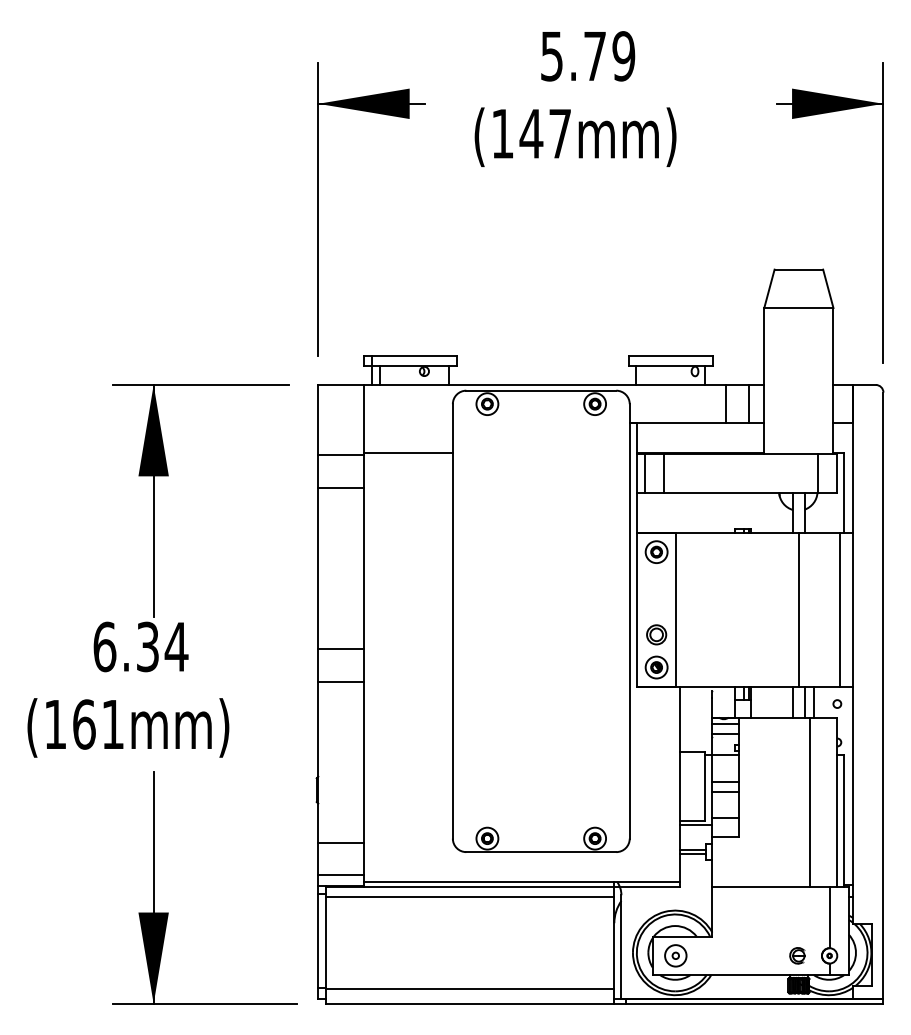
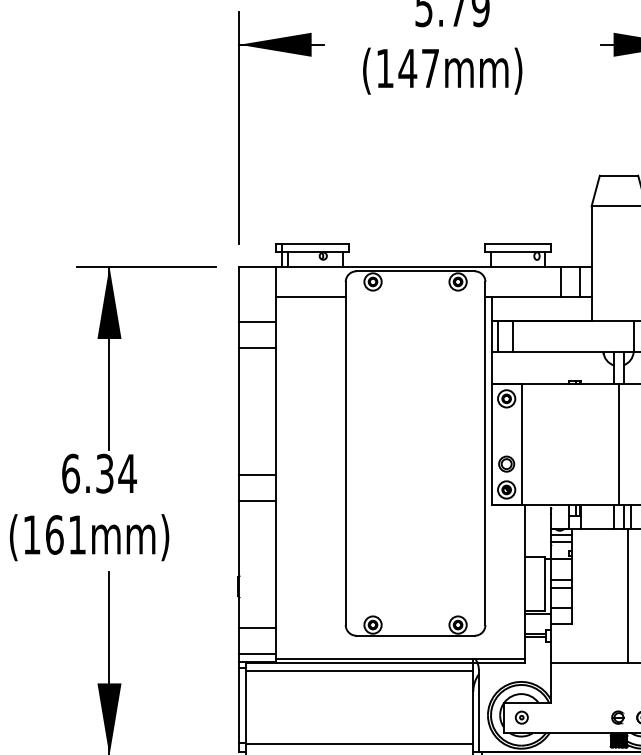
line: (408, 453) -> (310, 297), moved
part: (675, 955) -> (521, 717), size x0.71

